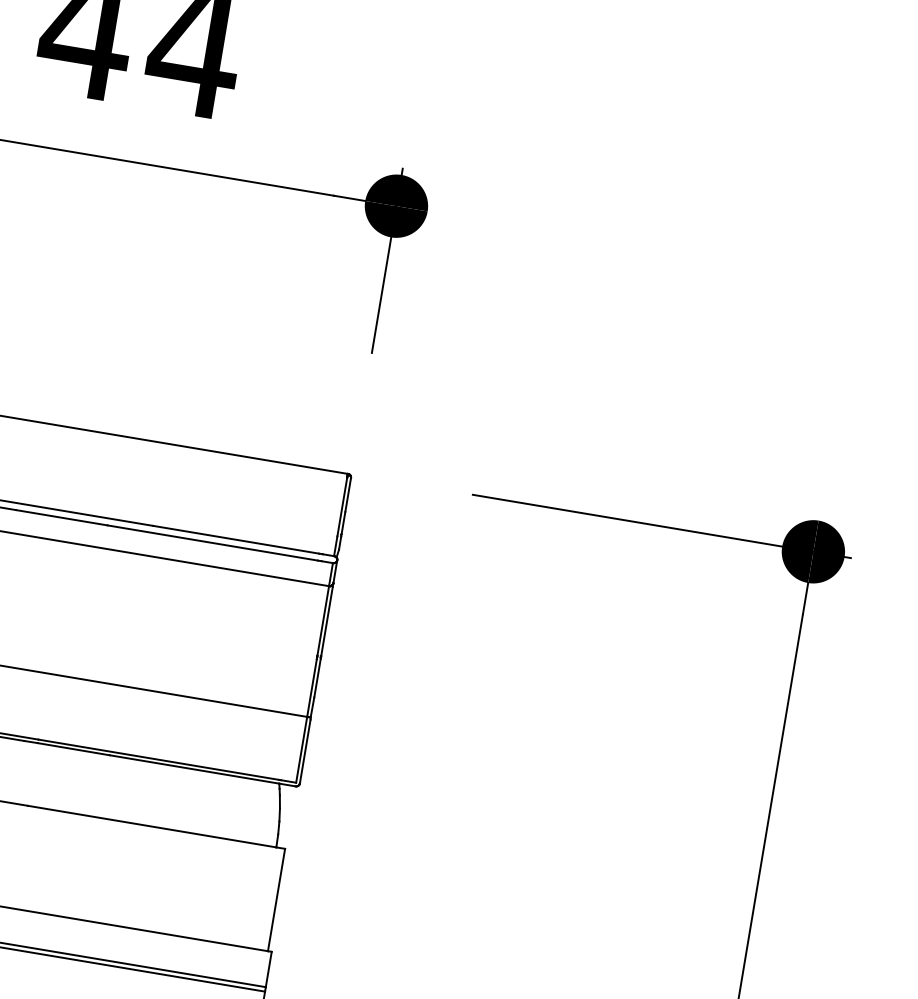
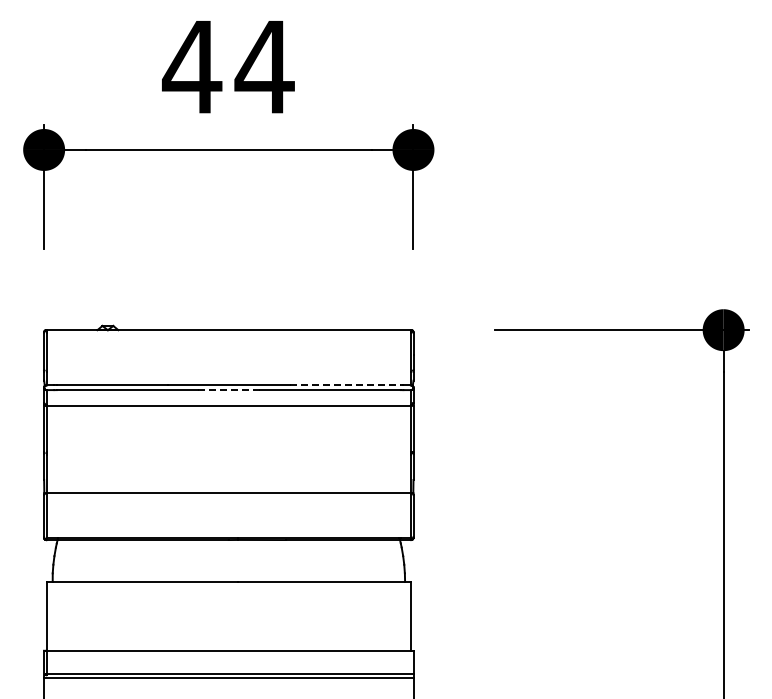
line: (61, 518) -> (228, 390), solid -> dashed
line: (236, 539) -> (345, 385), solid -> dashed

